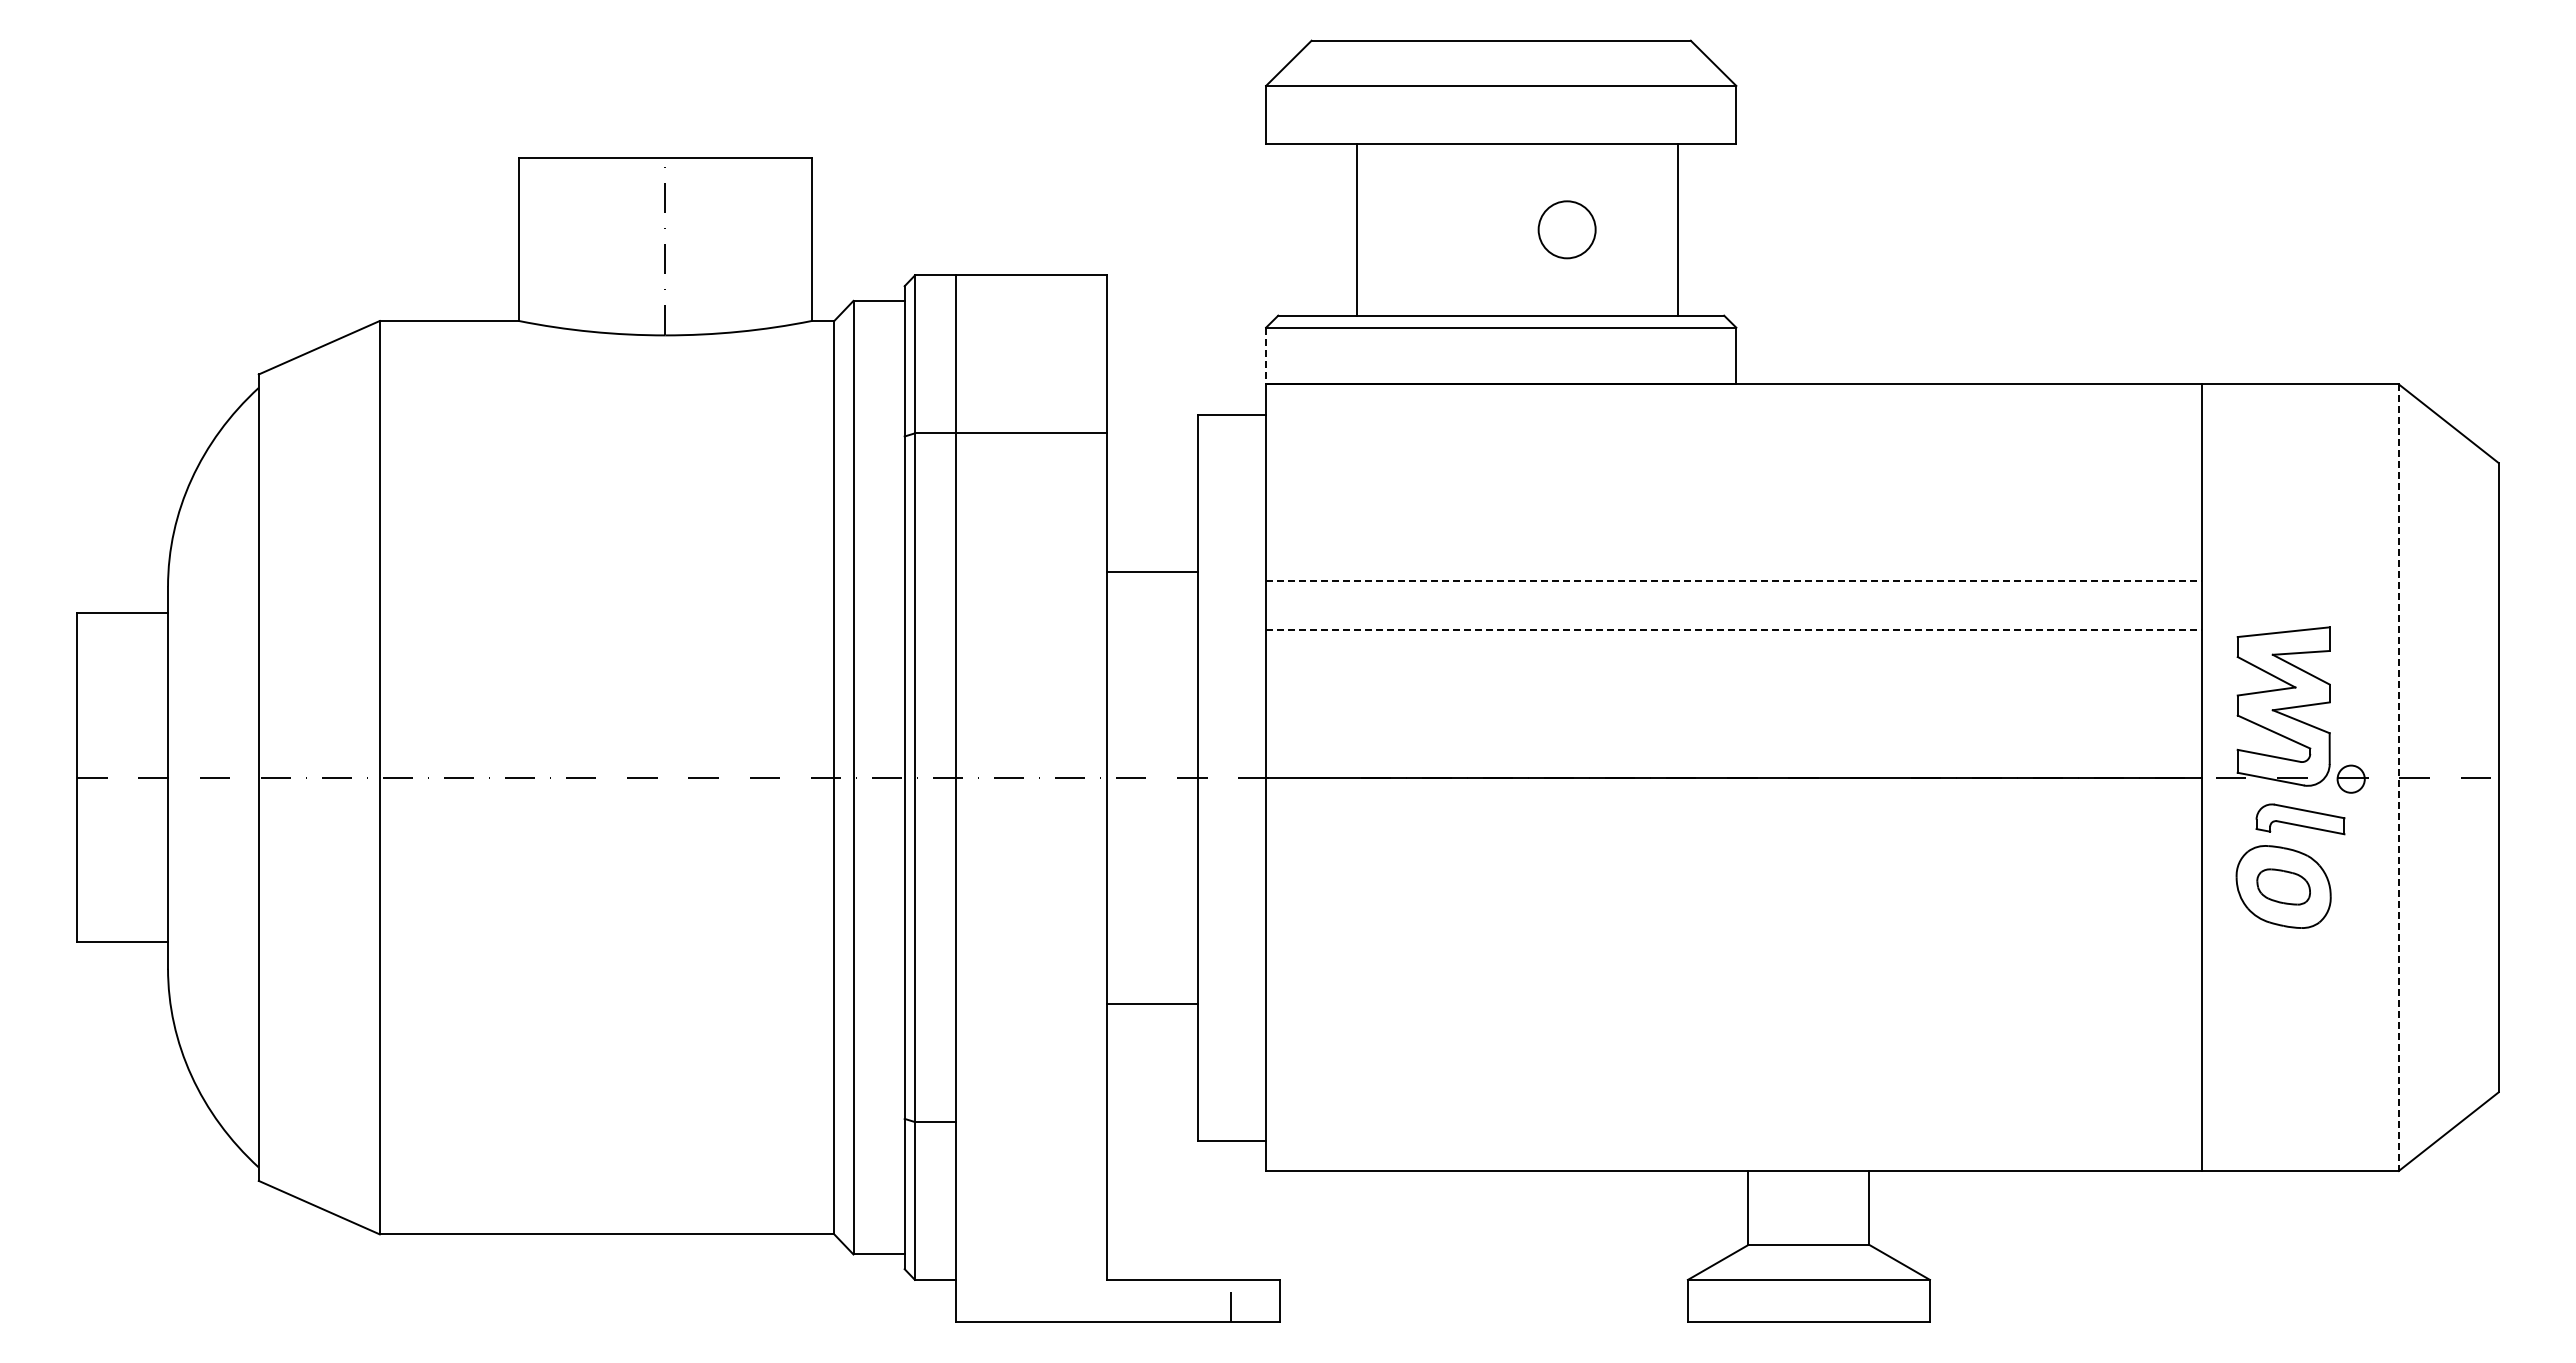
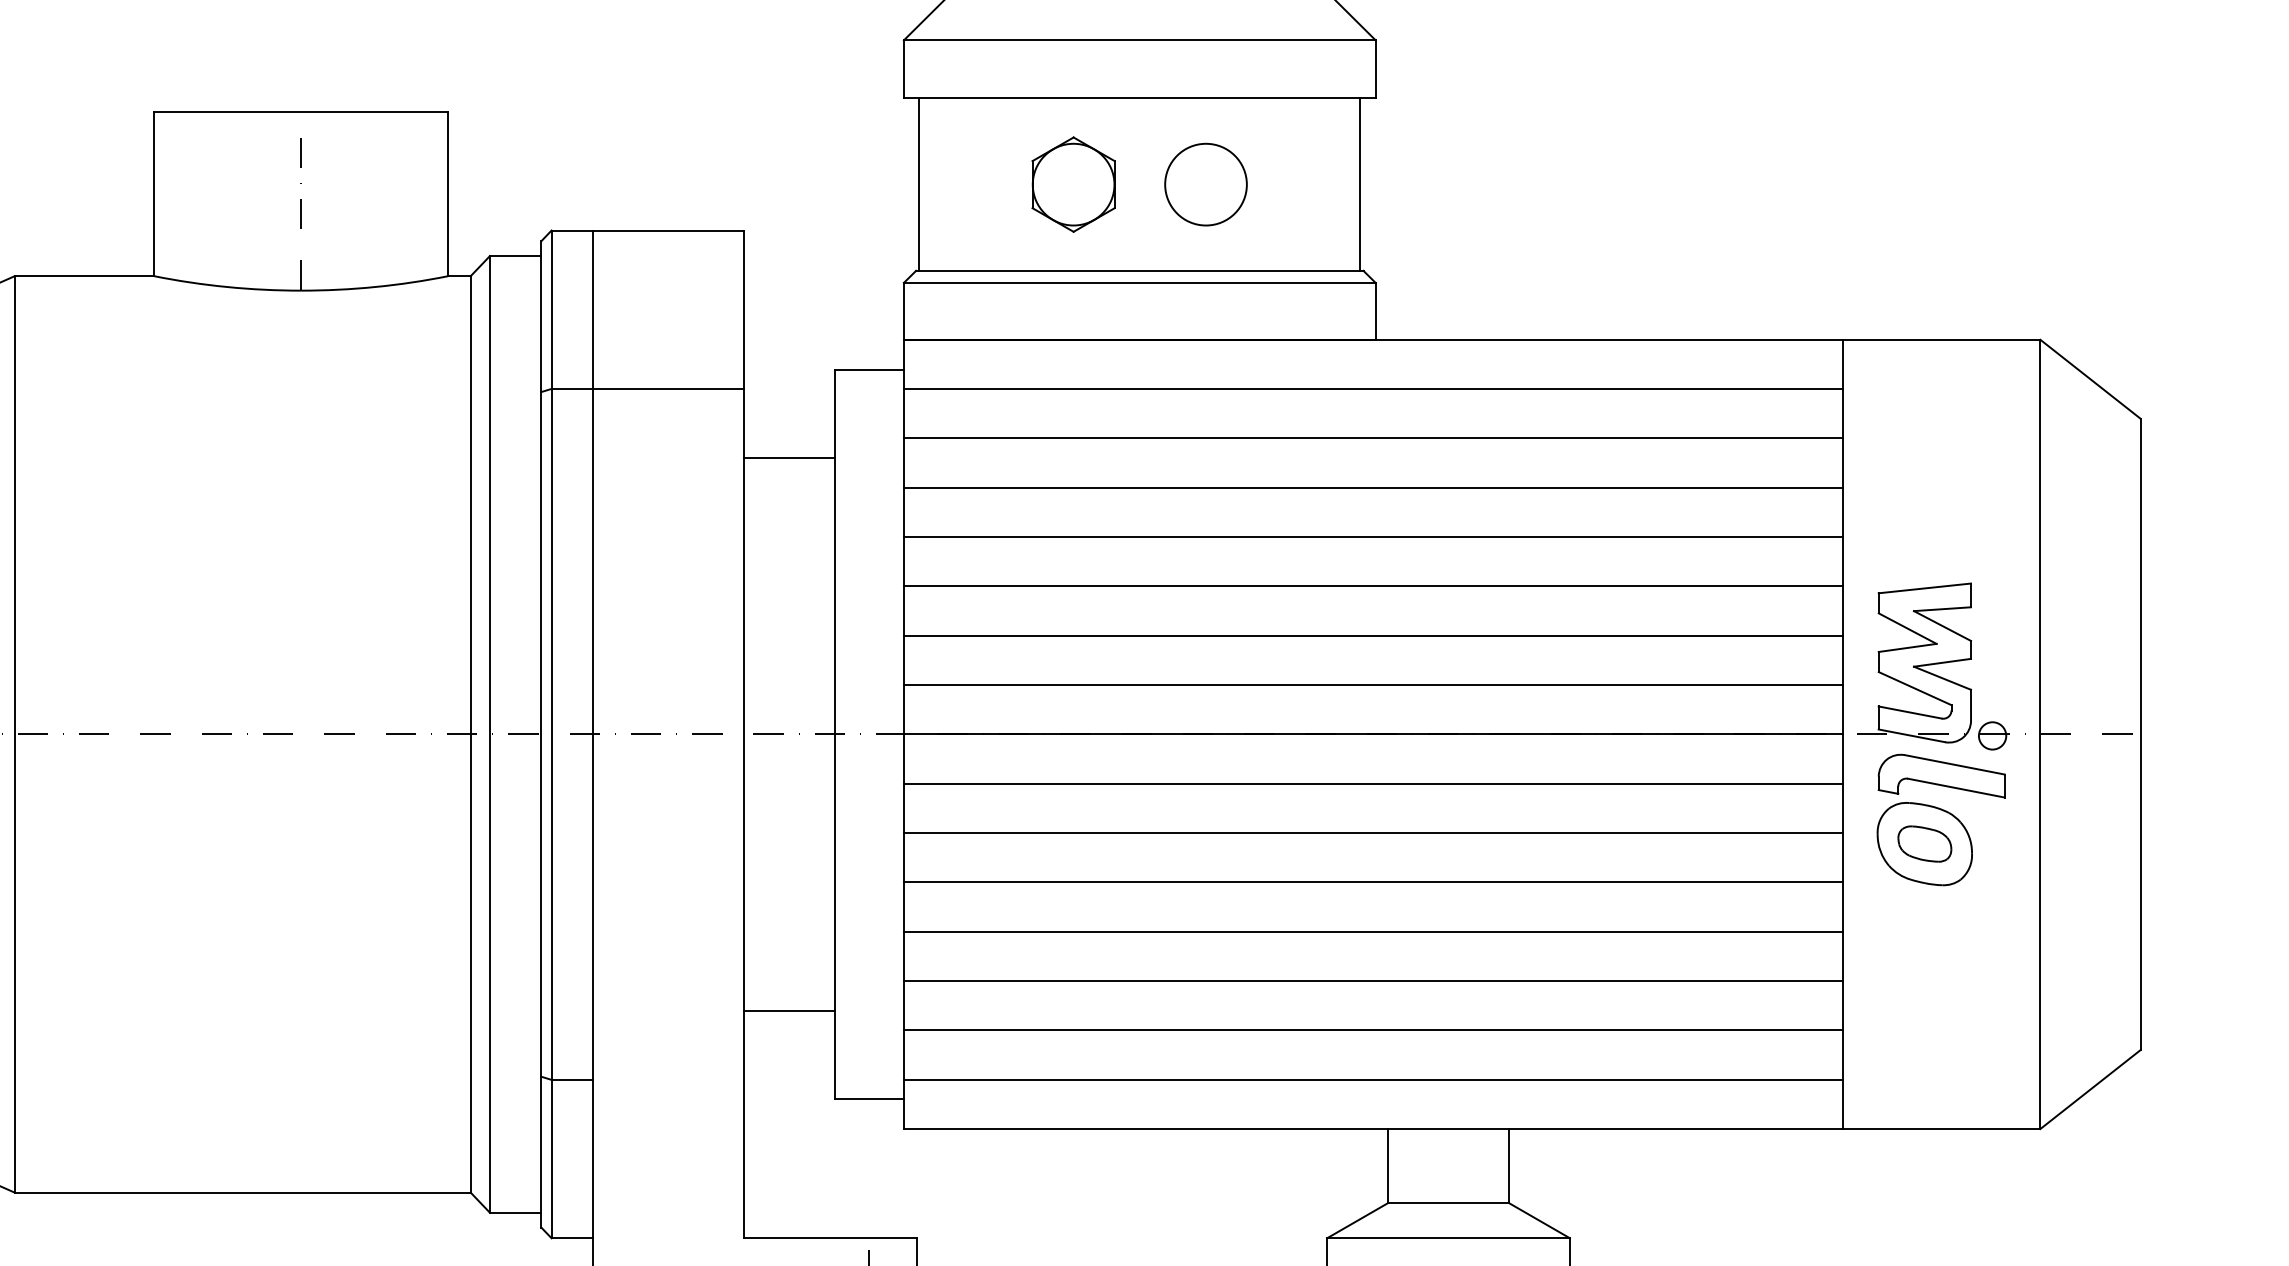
line: (1357, 229) -> (919, 184), moved
part: (1435, 229) -> (1073, 184), added
circle: (1566, 229) -> (1205, 184), size x1.43
line: (1678, 229) -> (1360, 184), moved
line: (1266, 356) -> (904, 311), dashed -> solid
line: (1734, 433) -> (1373, 389), added
line: (1734, 482) -> (1373, 438), added
line: (1734, 531) -> (1373, 487), added
line: (1152, 572) -> (789, 458), moved
line: (1734, 581) -> (1373, 537), dashed -> solid
line: (1734, 630) -> (1373, 586), dashed -> solid
line: (1734, 679) -> (1373, 635), added
line: (1734, 728) -> (1373, 685), added
line: (2398, 778) -> (2040, 735), dashed -> solid
part: (2300, 819) -> (1941, 776), size x1.43
line: (1734, 826) -> (1373, 783), added
line: (1734, 876) -> (1373, 833), added
line: (1734, 925) -> (1373, 882), added
line: (1734, 974) -> (1373, 931), added
line: (1152, 1004) -> (789, 1011), moved
line: (1734, 1023) -> (1373, 981), added
line: (1734, 1072) -> (1373, 1030), added
line: (1734, 1121) -> (1373, 1079), added

